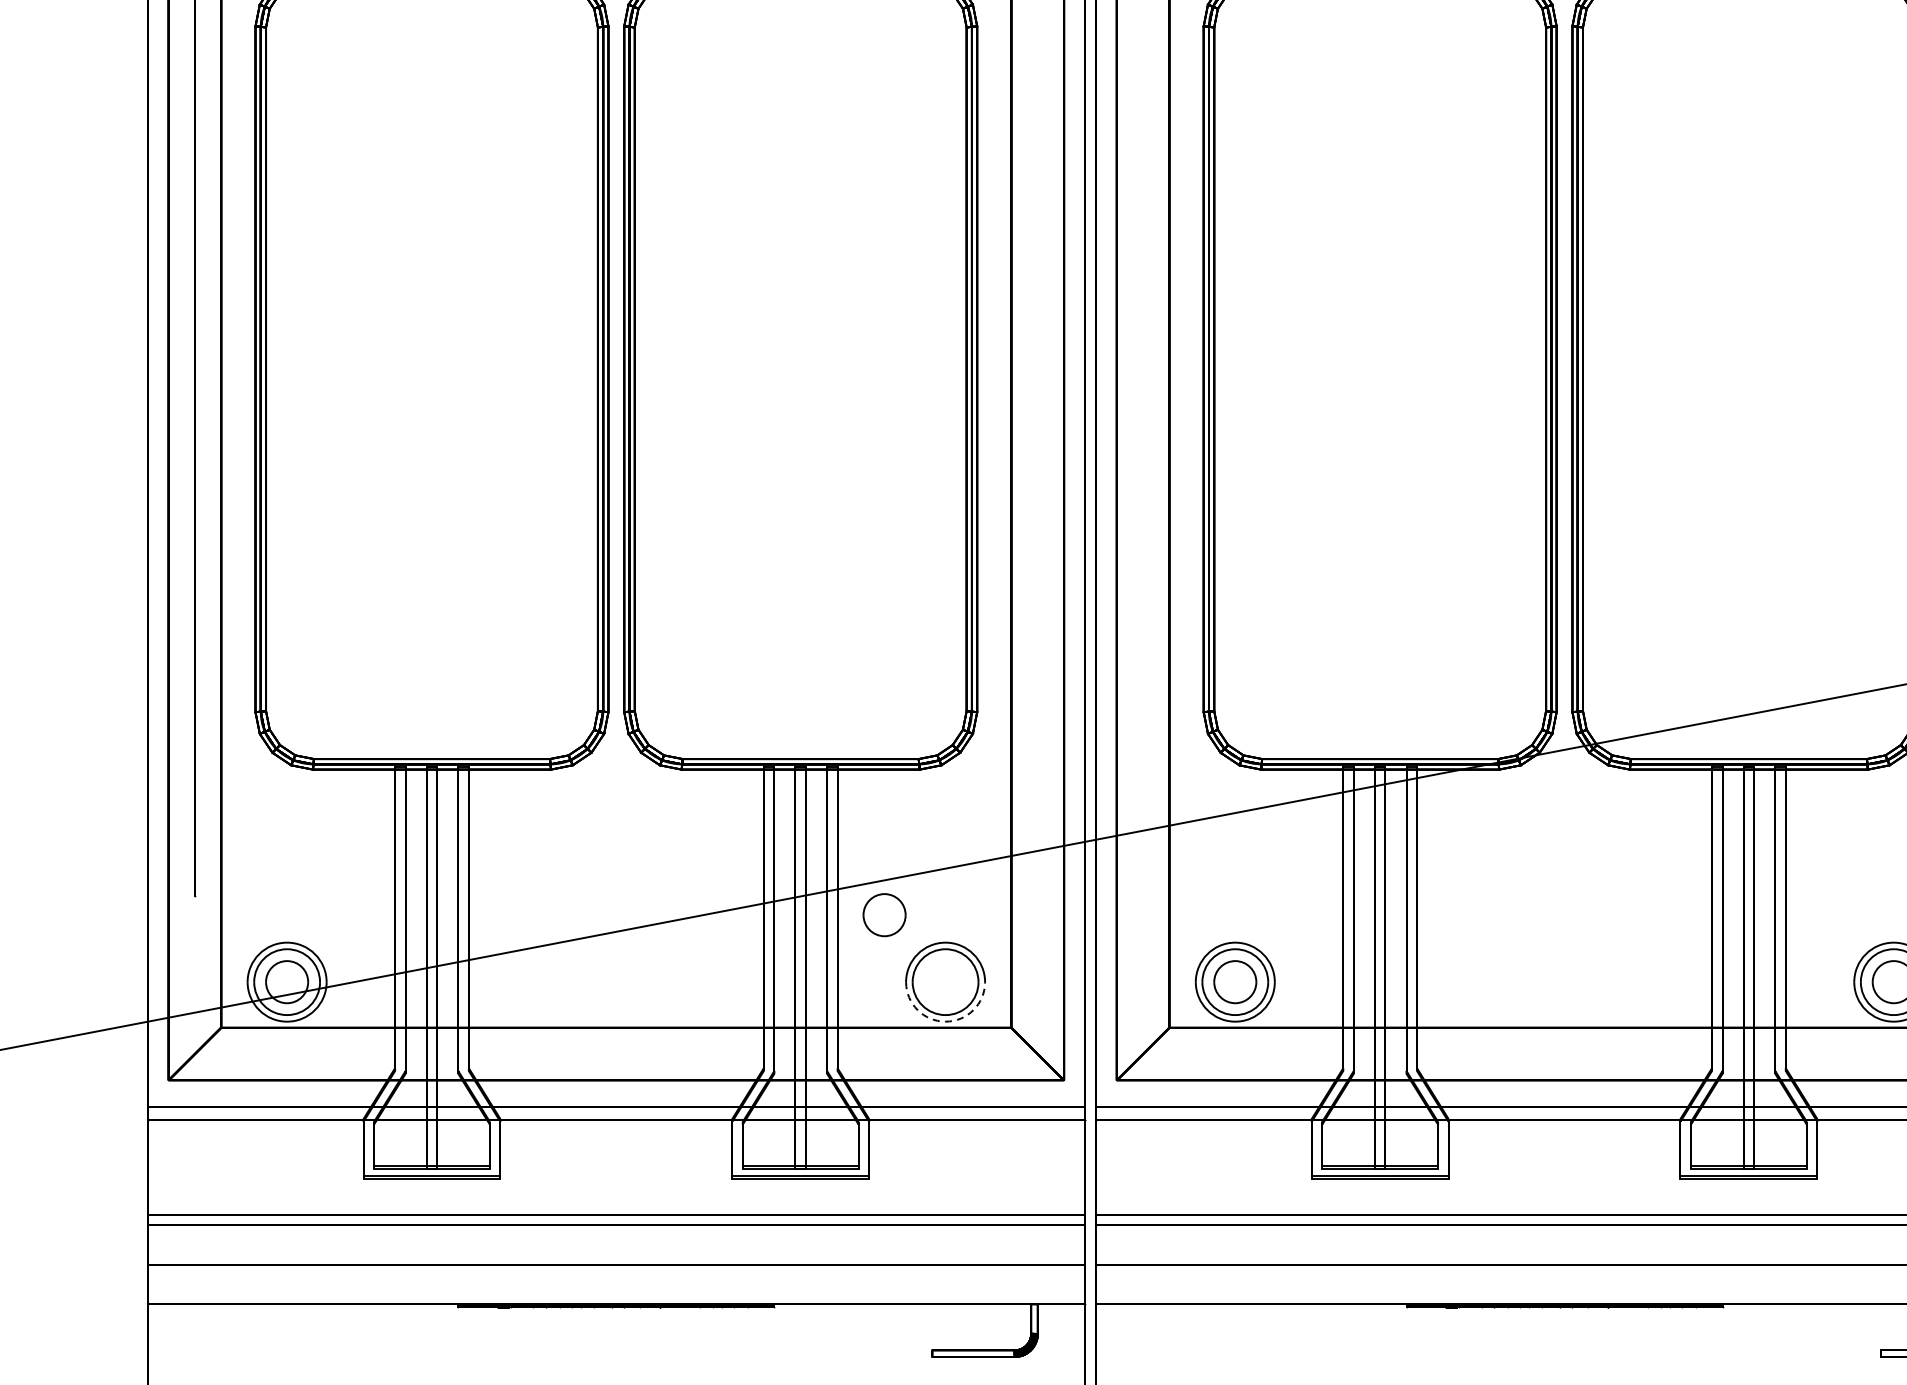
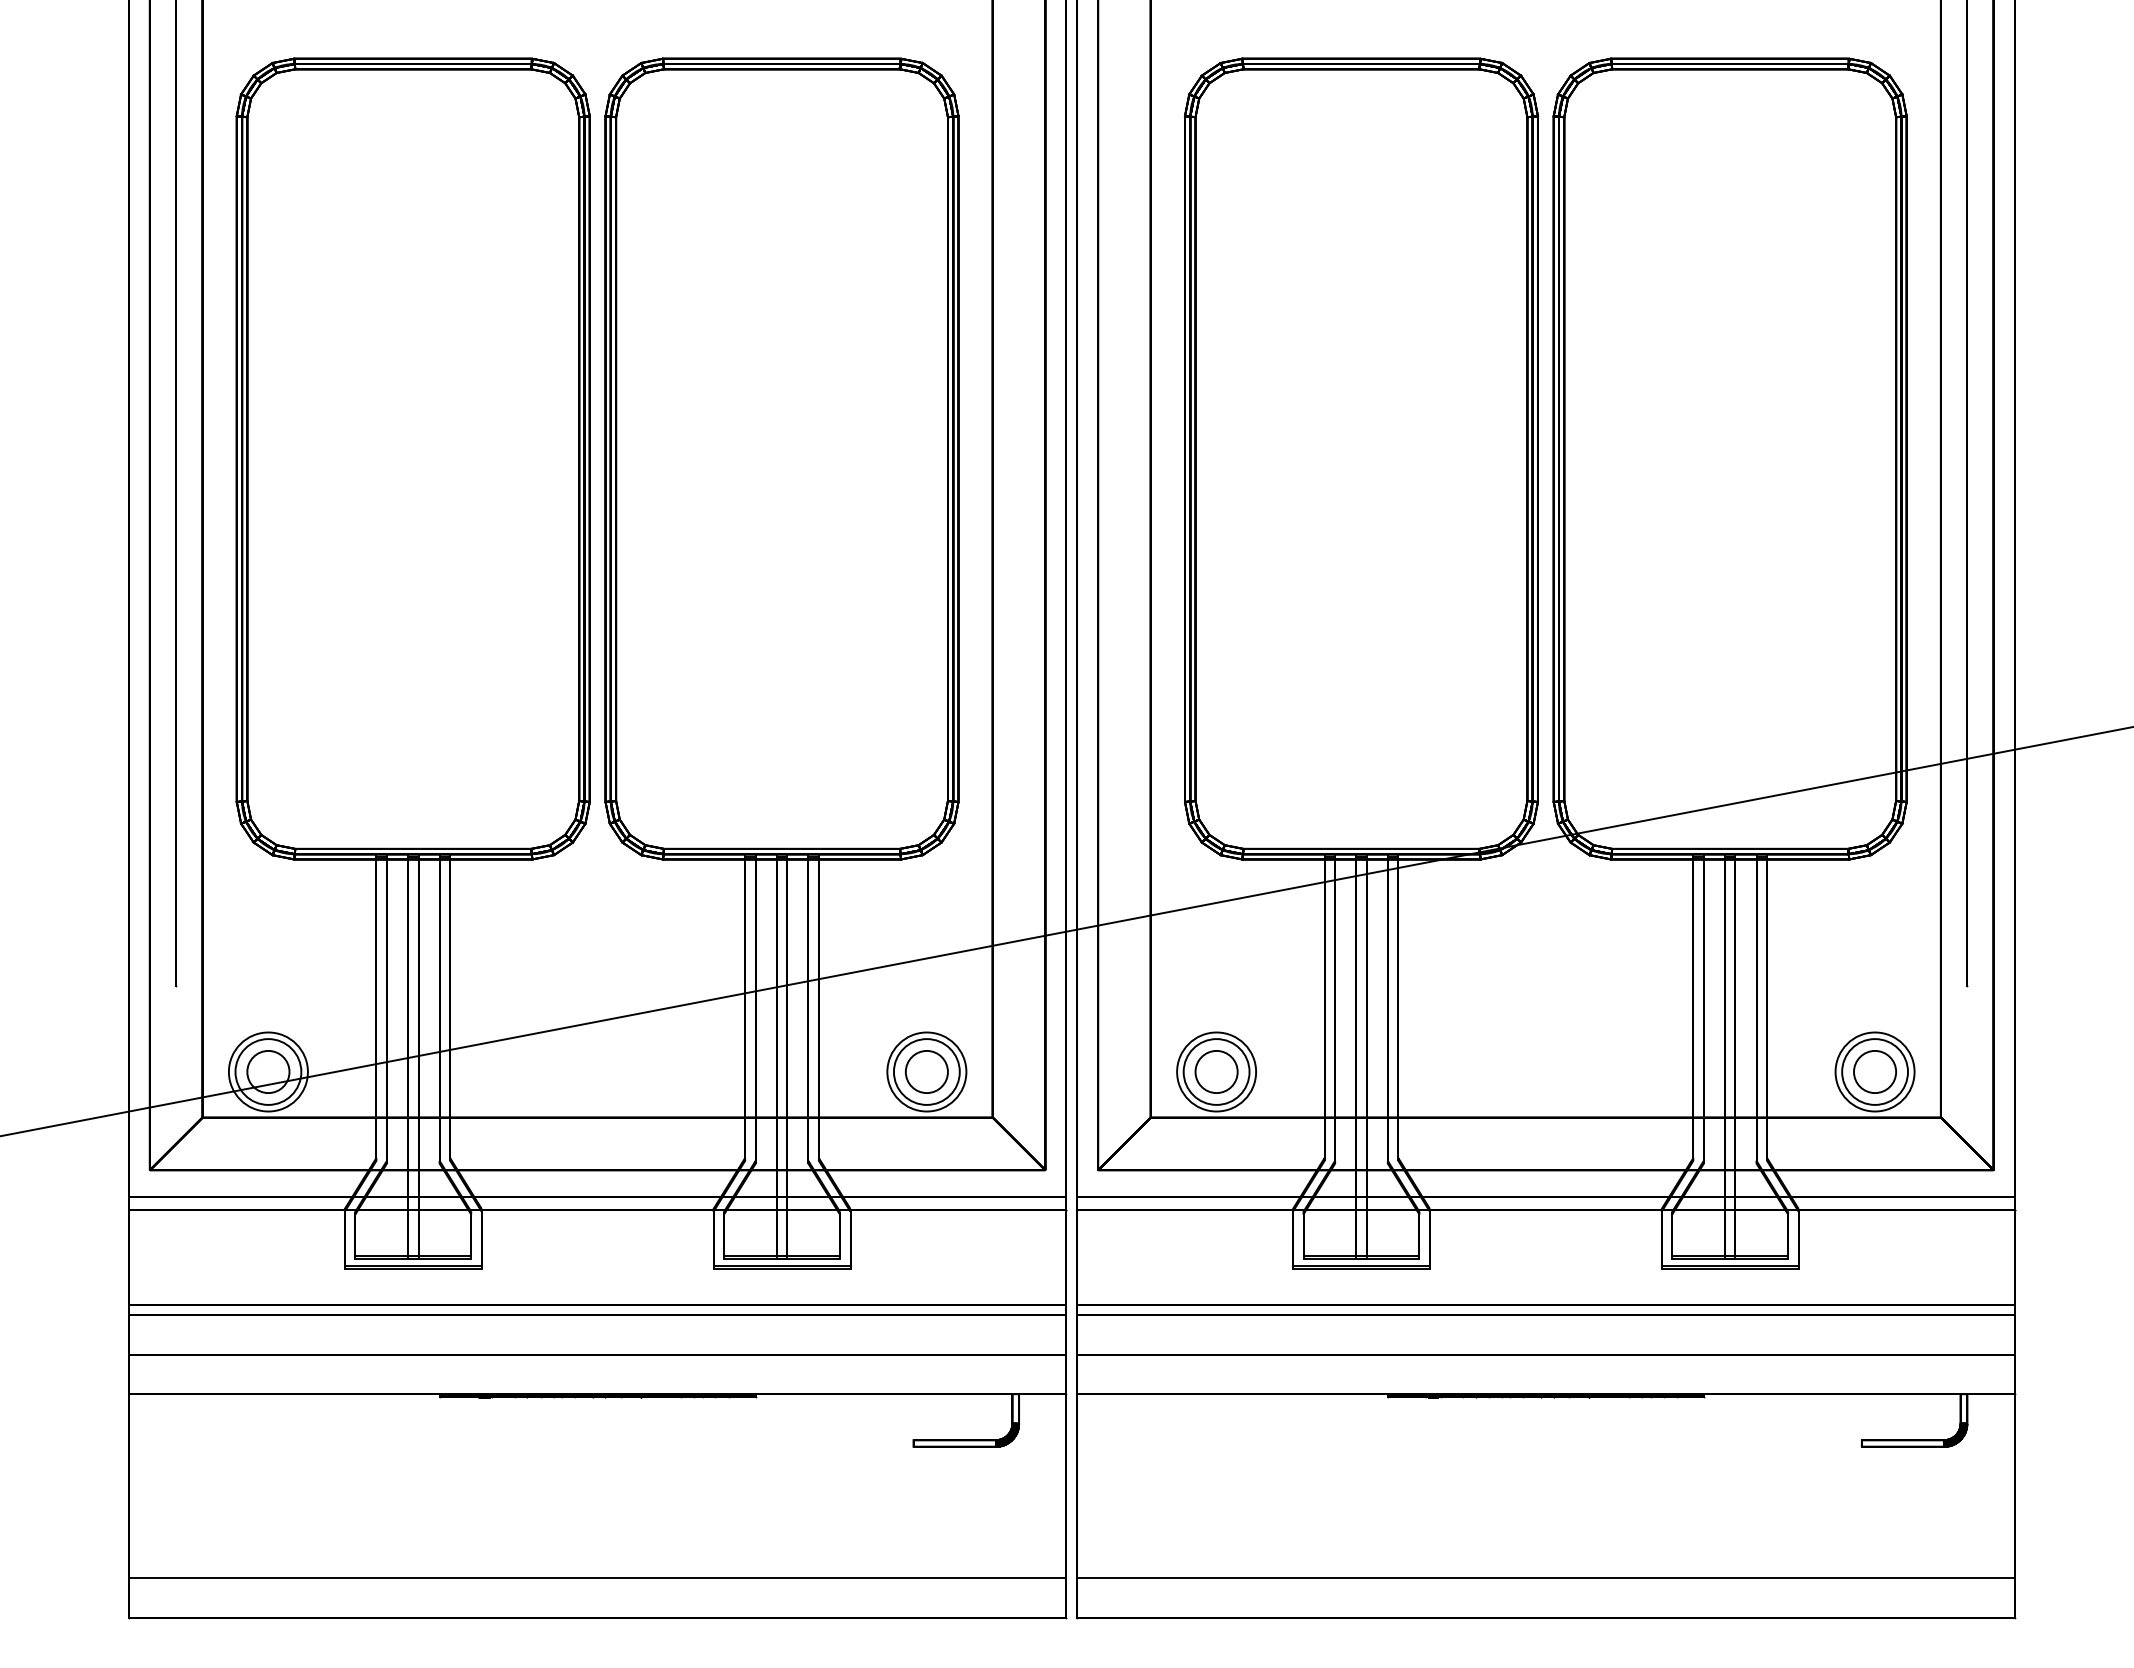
part: (884, 914) -> (926, 1071), moved
arc: (945, 1021) -> (926, 1111), dashed -> solid

